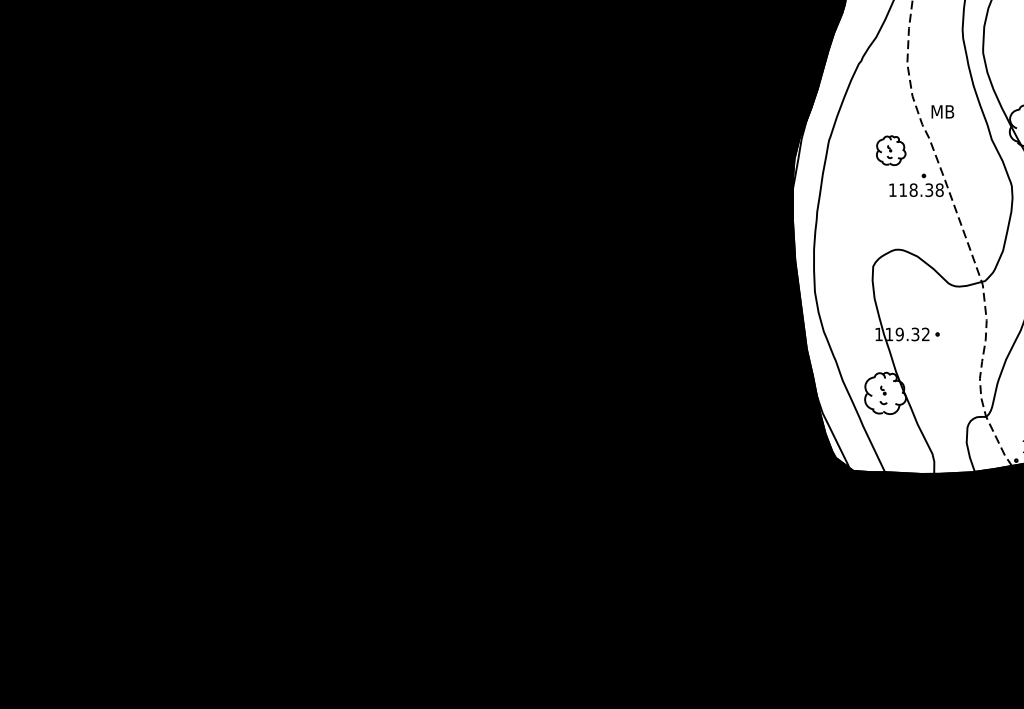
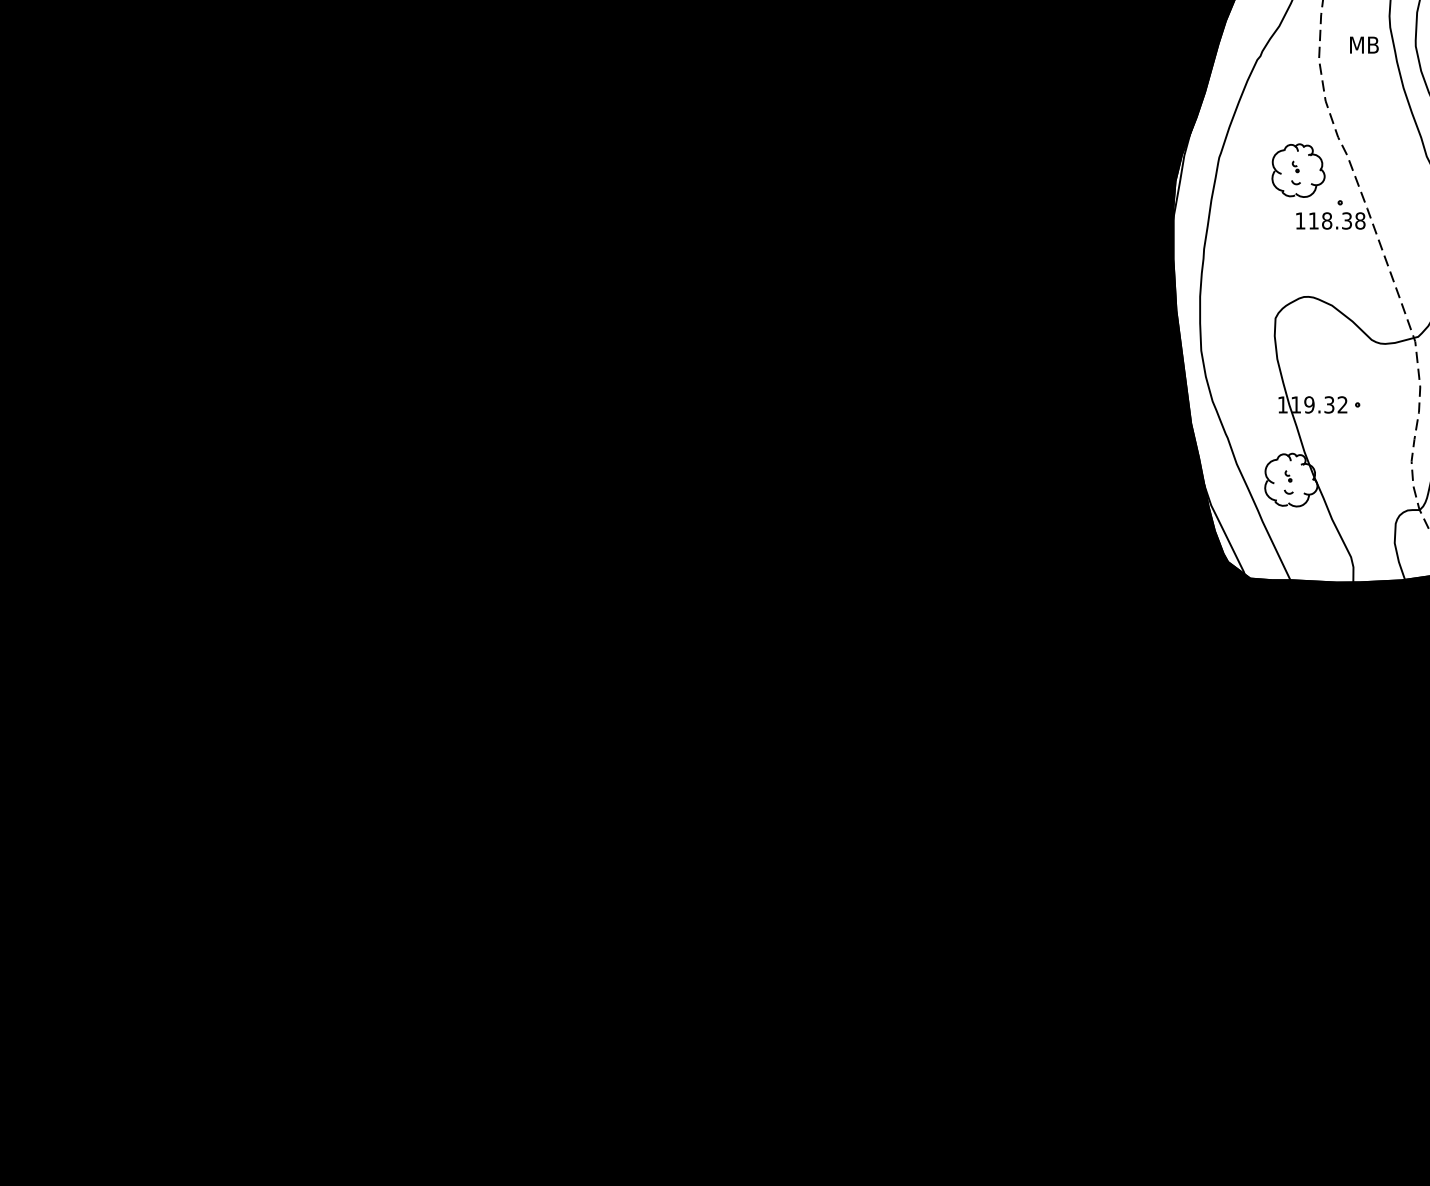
text: (942, 111) -> (1364, 44), moved
part: (891, 150) -> (1298, 170), size x1.43

